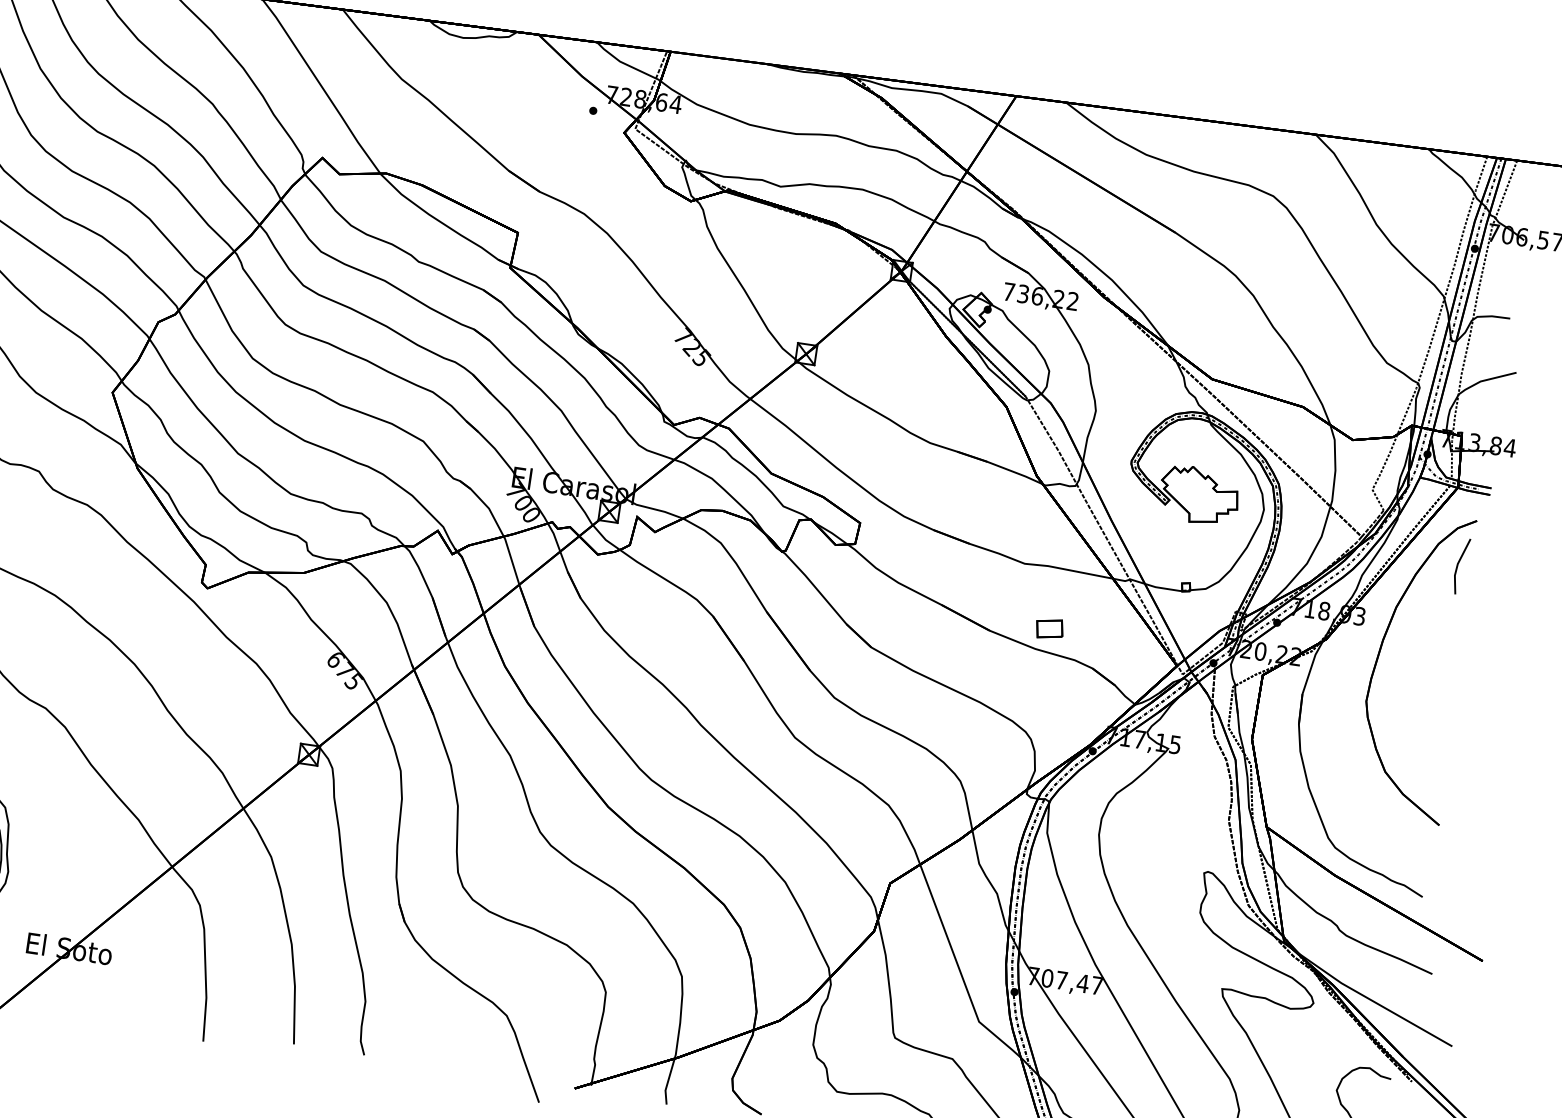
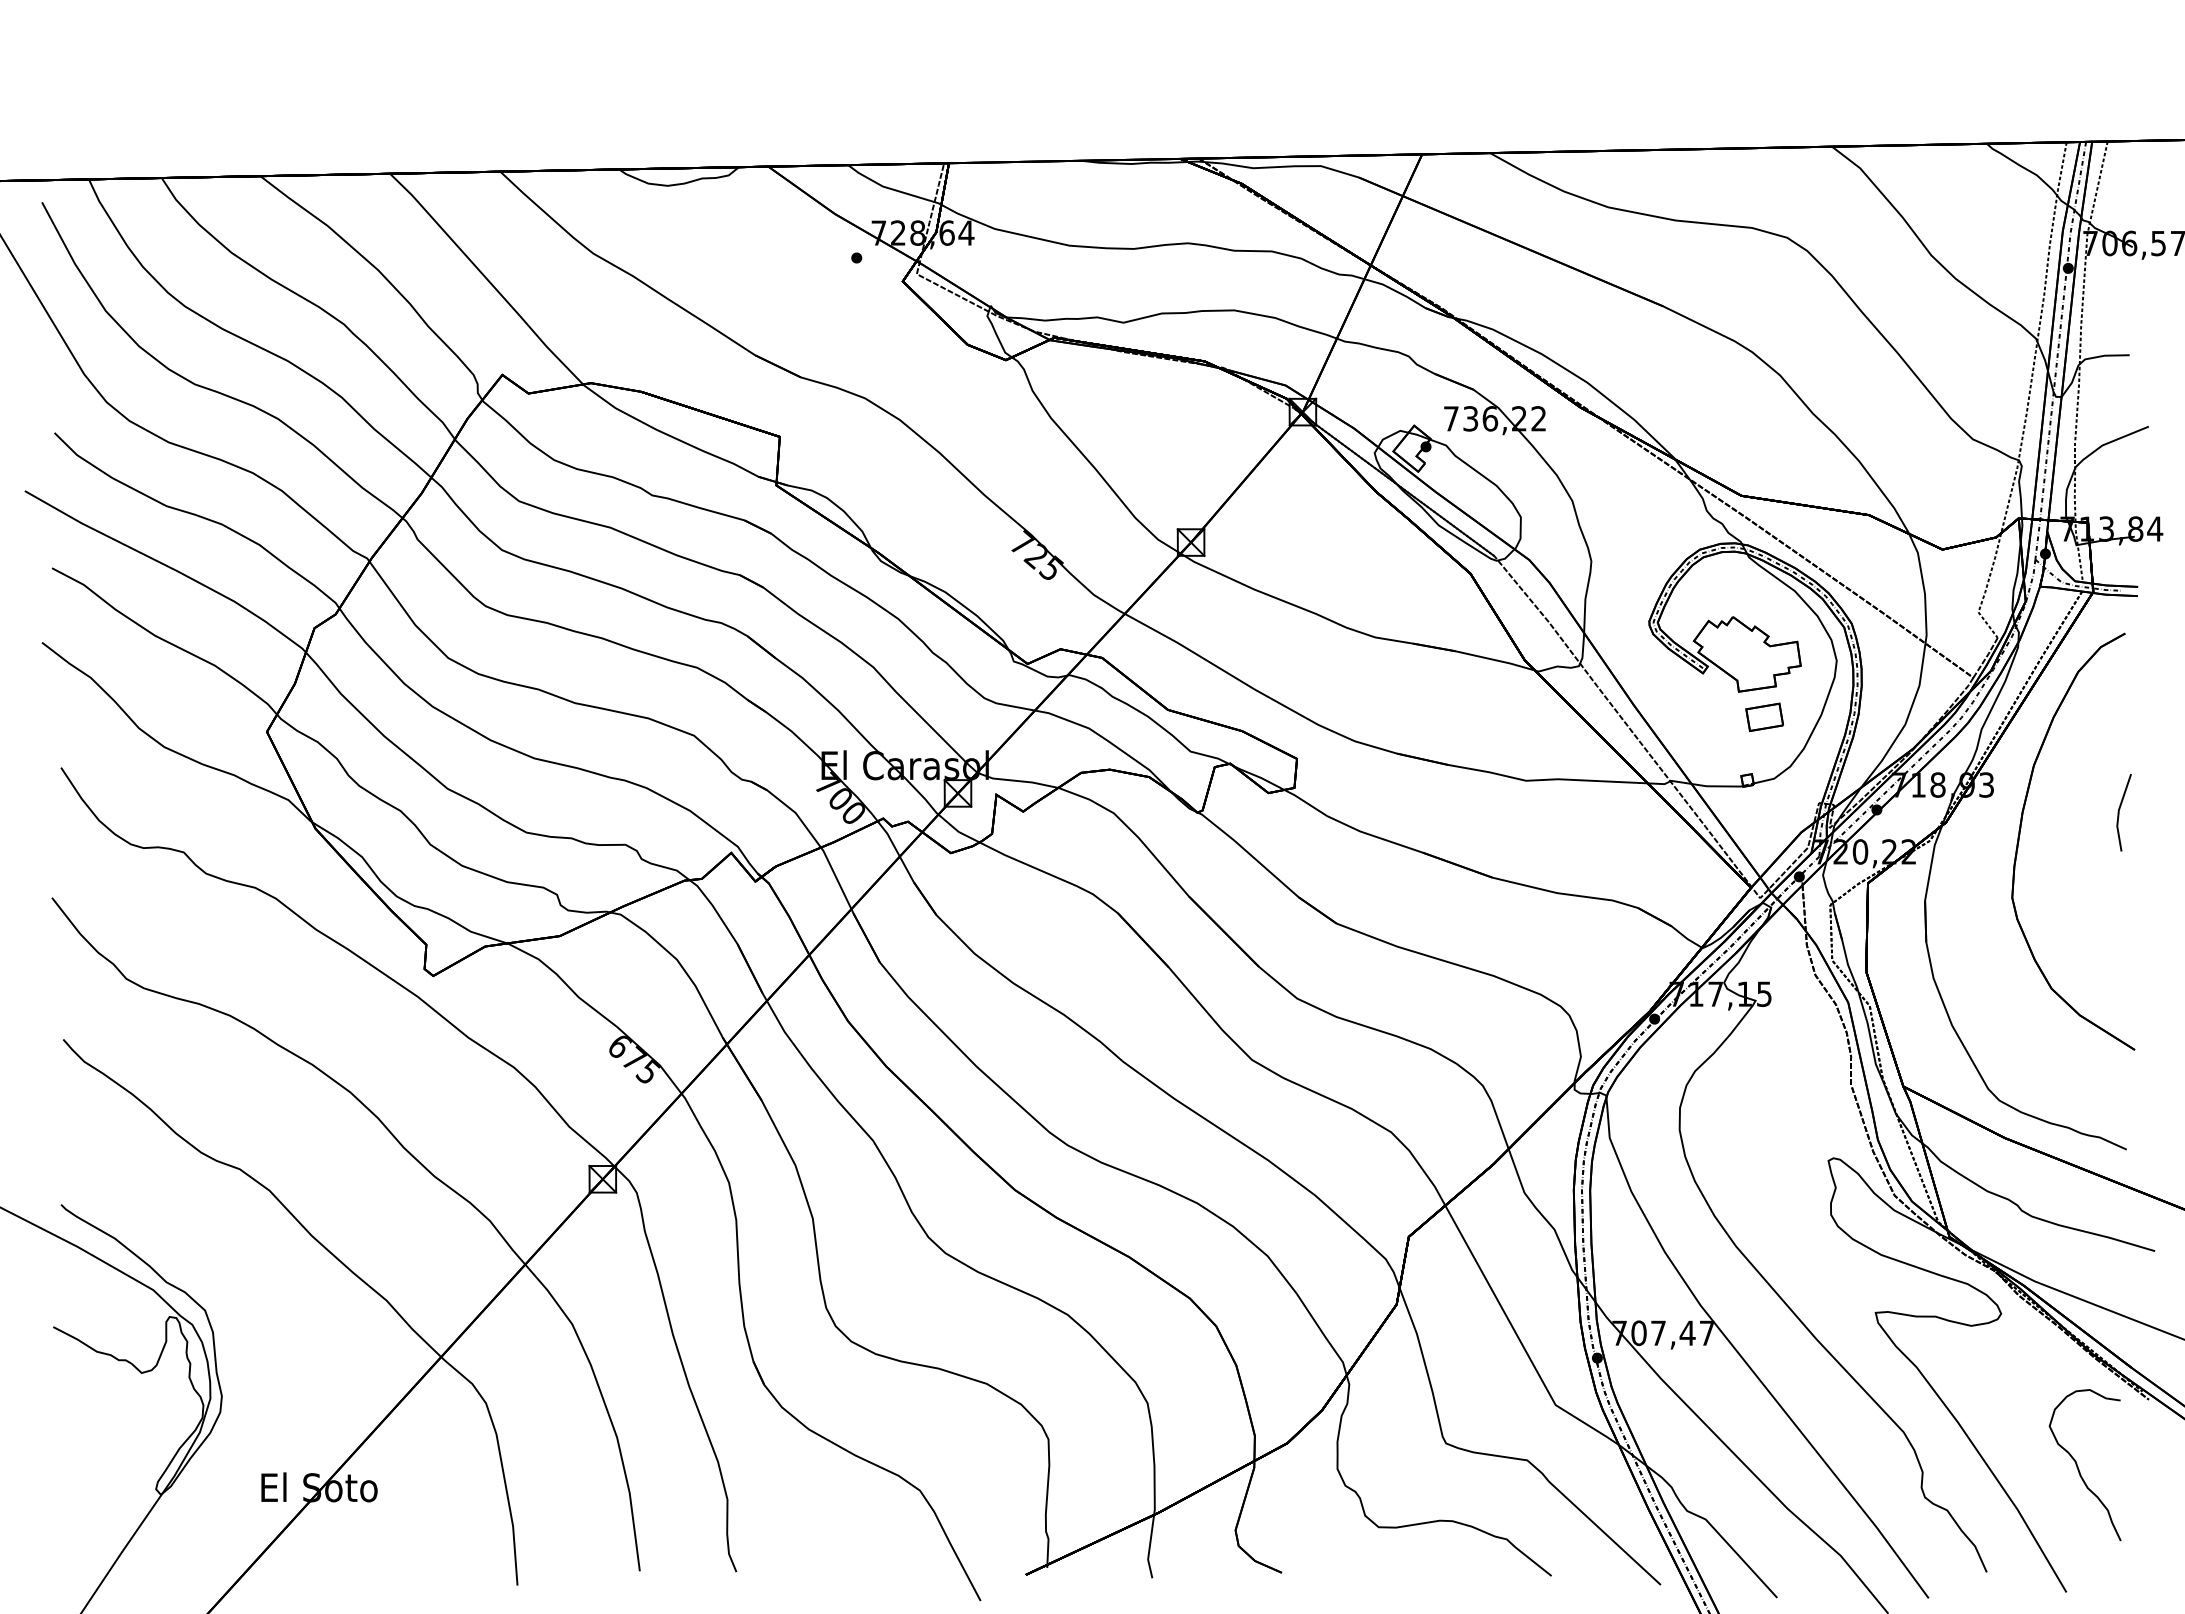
line: (1458, 565) -> (2119, 812), moved
part: (1049, 629) -> (1764, 717), moved

